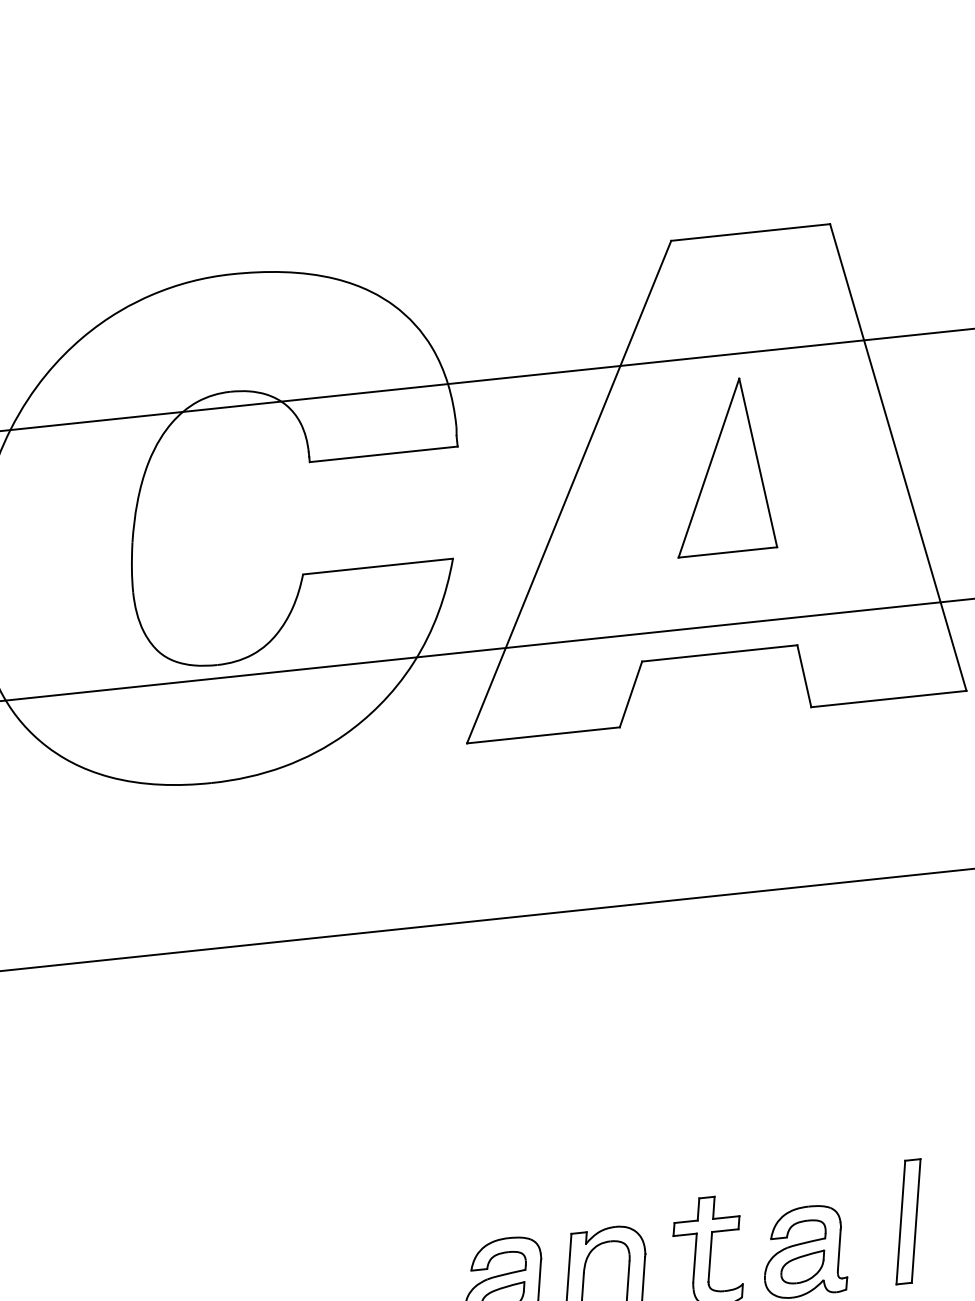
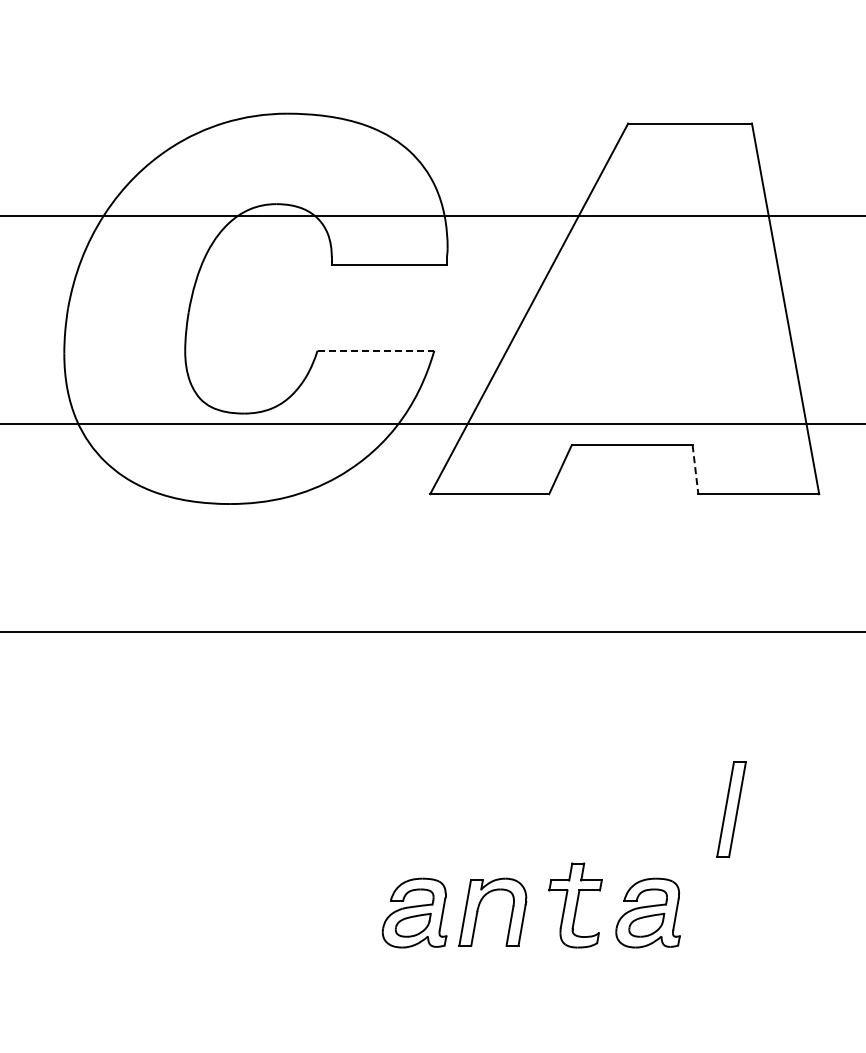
part: (718, 466) -> (646, 301), removed
line: (378, 566) -> (376, 350), solid -> dashed
line: (804, 675) -> (695, 469), solid -> dashed
part: (908, 1221) -> (731, 809), moved

